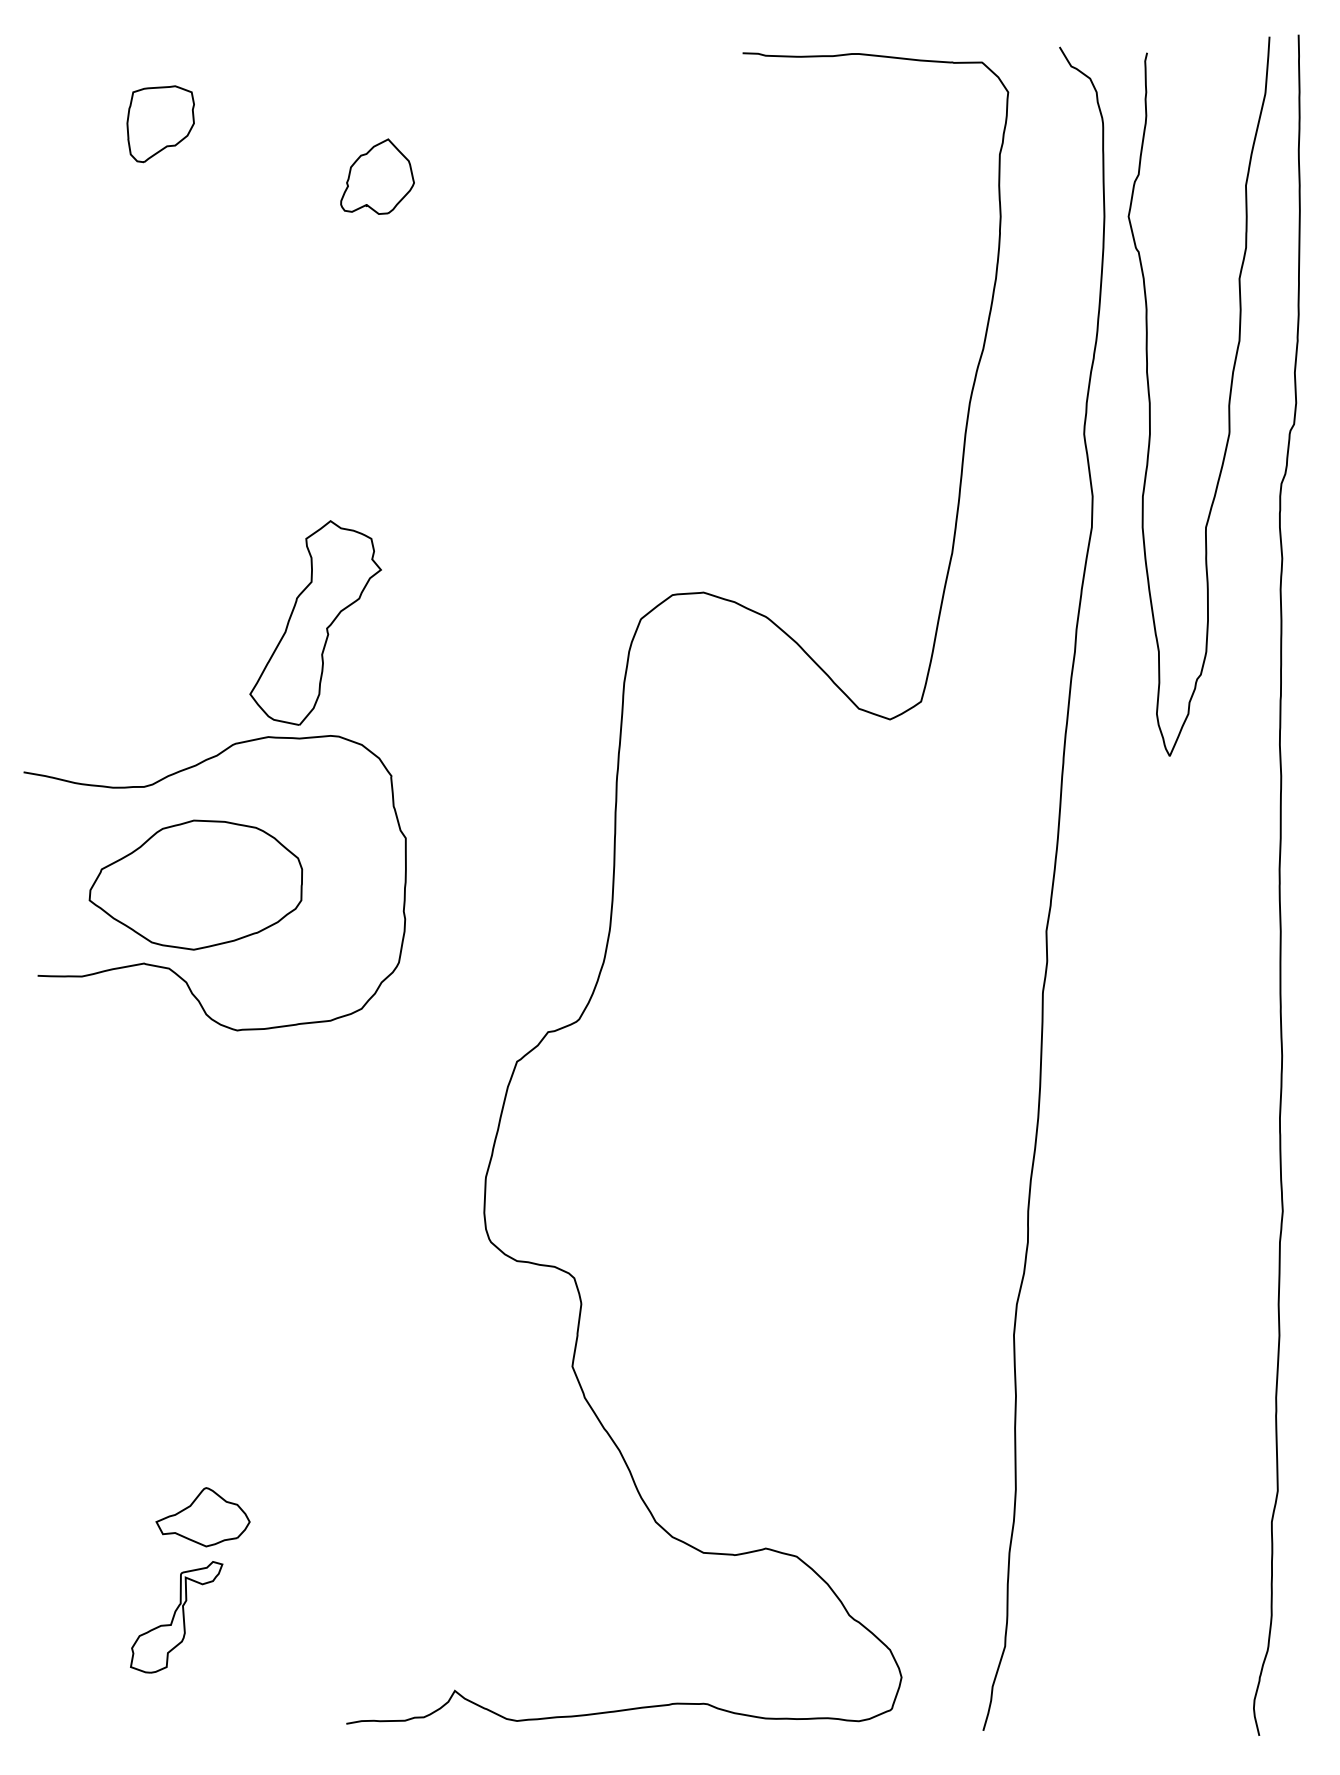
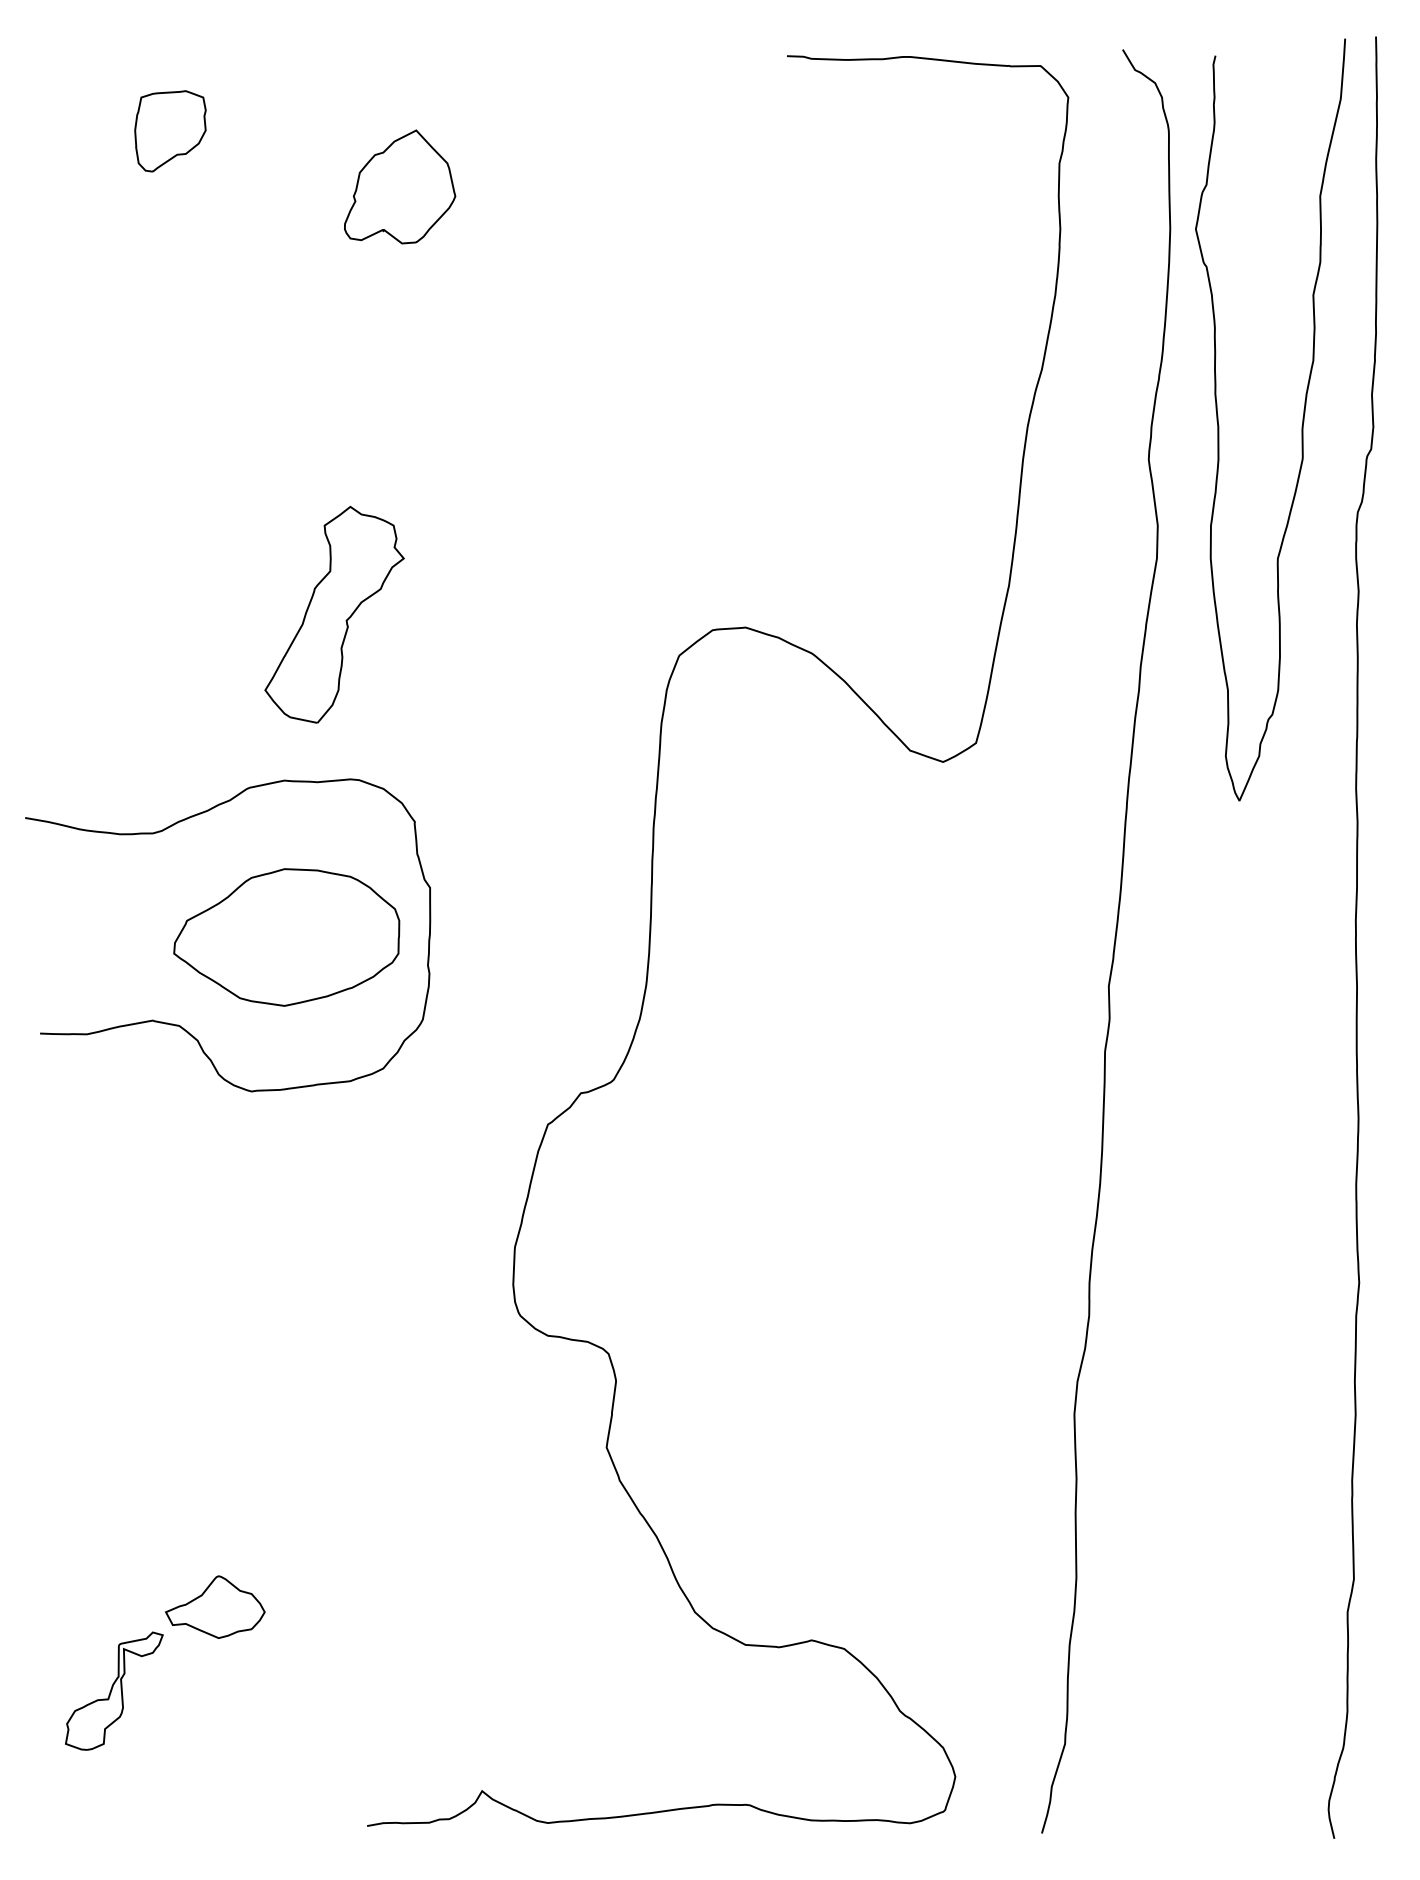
part: (377, 176) -> (400, 186), size x1.43
part: (315, 622) -> (334, 614), moved
part: (195, 885) -> (286, 937), moved
part: (176, 1616) -> (114, 1690), moved

